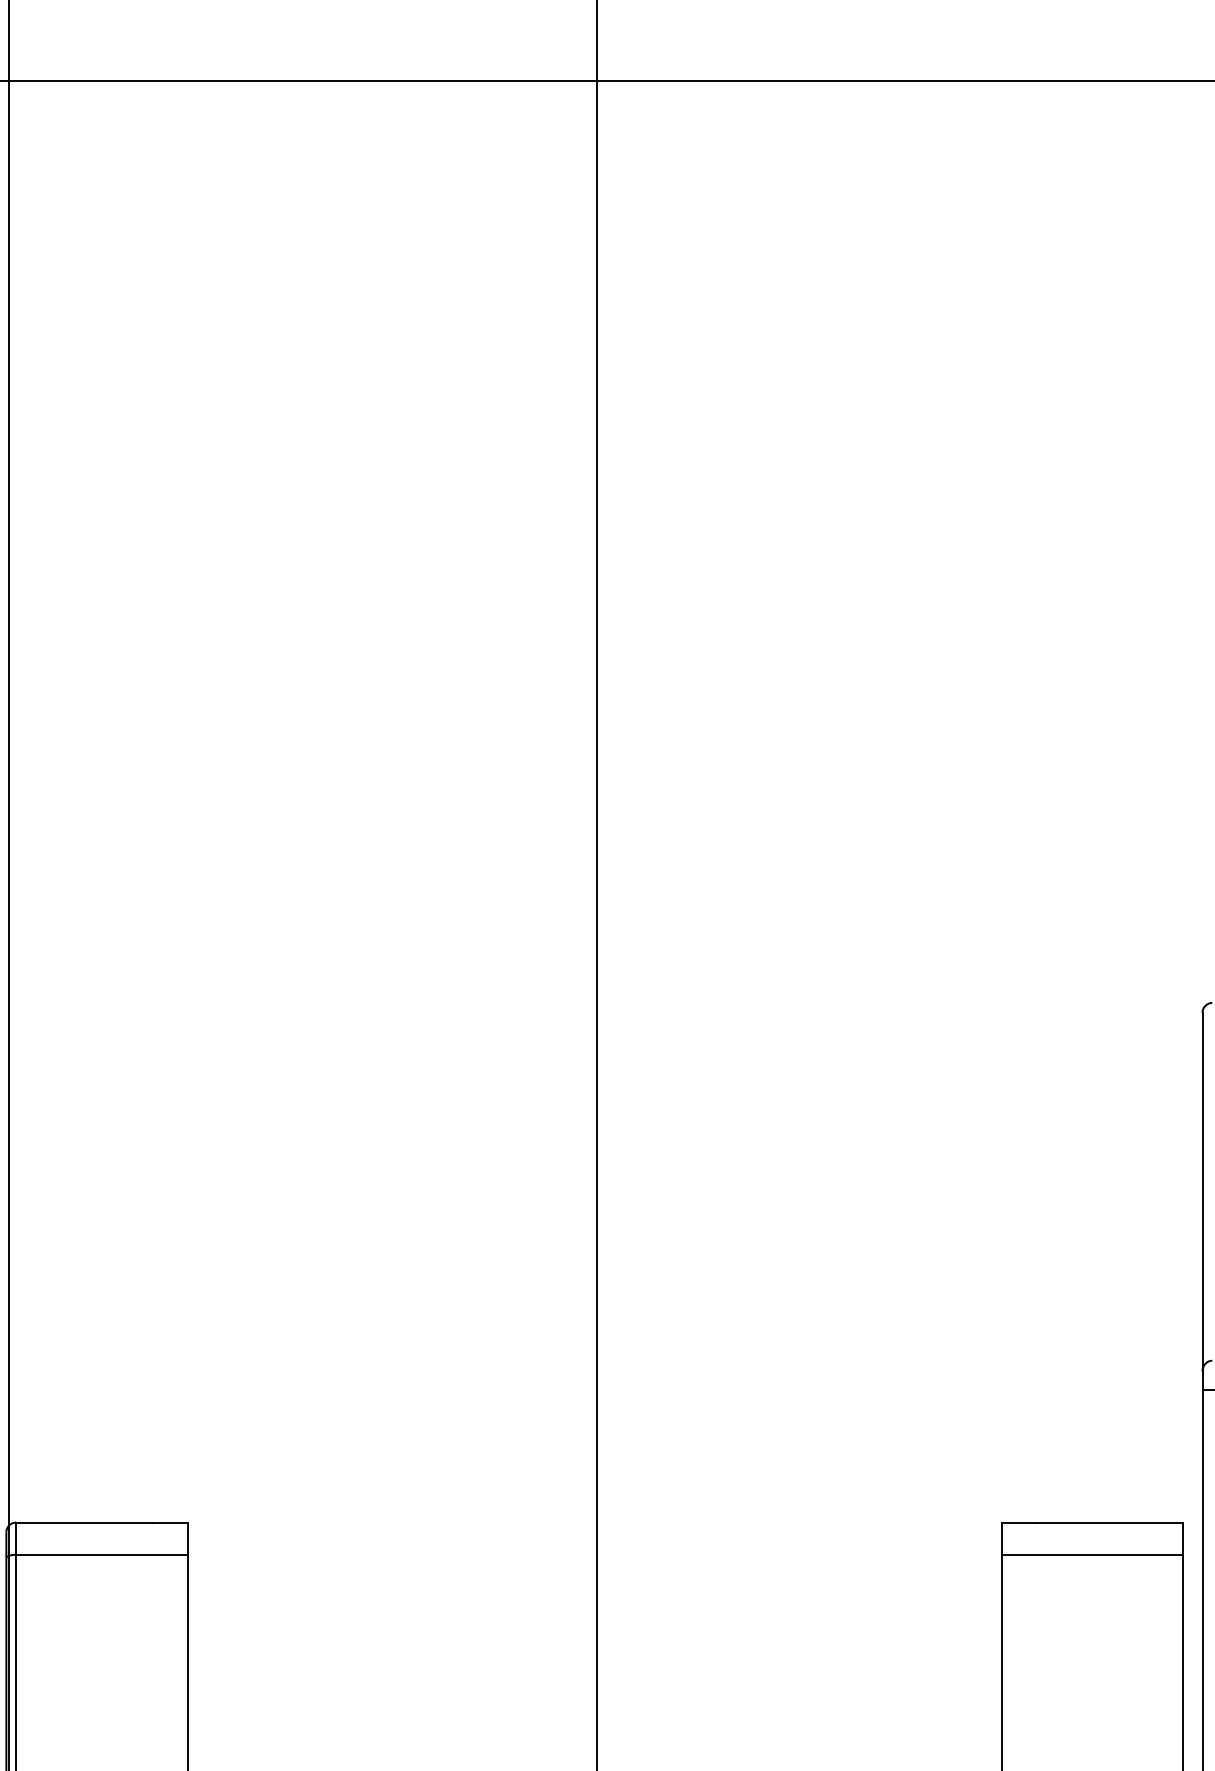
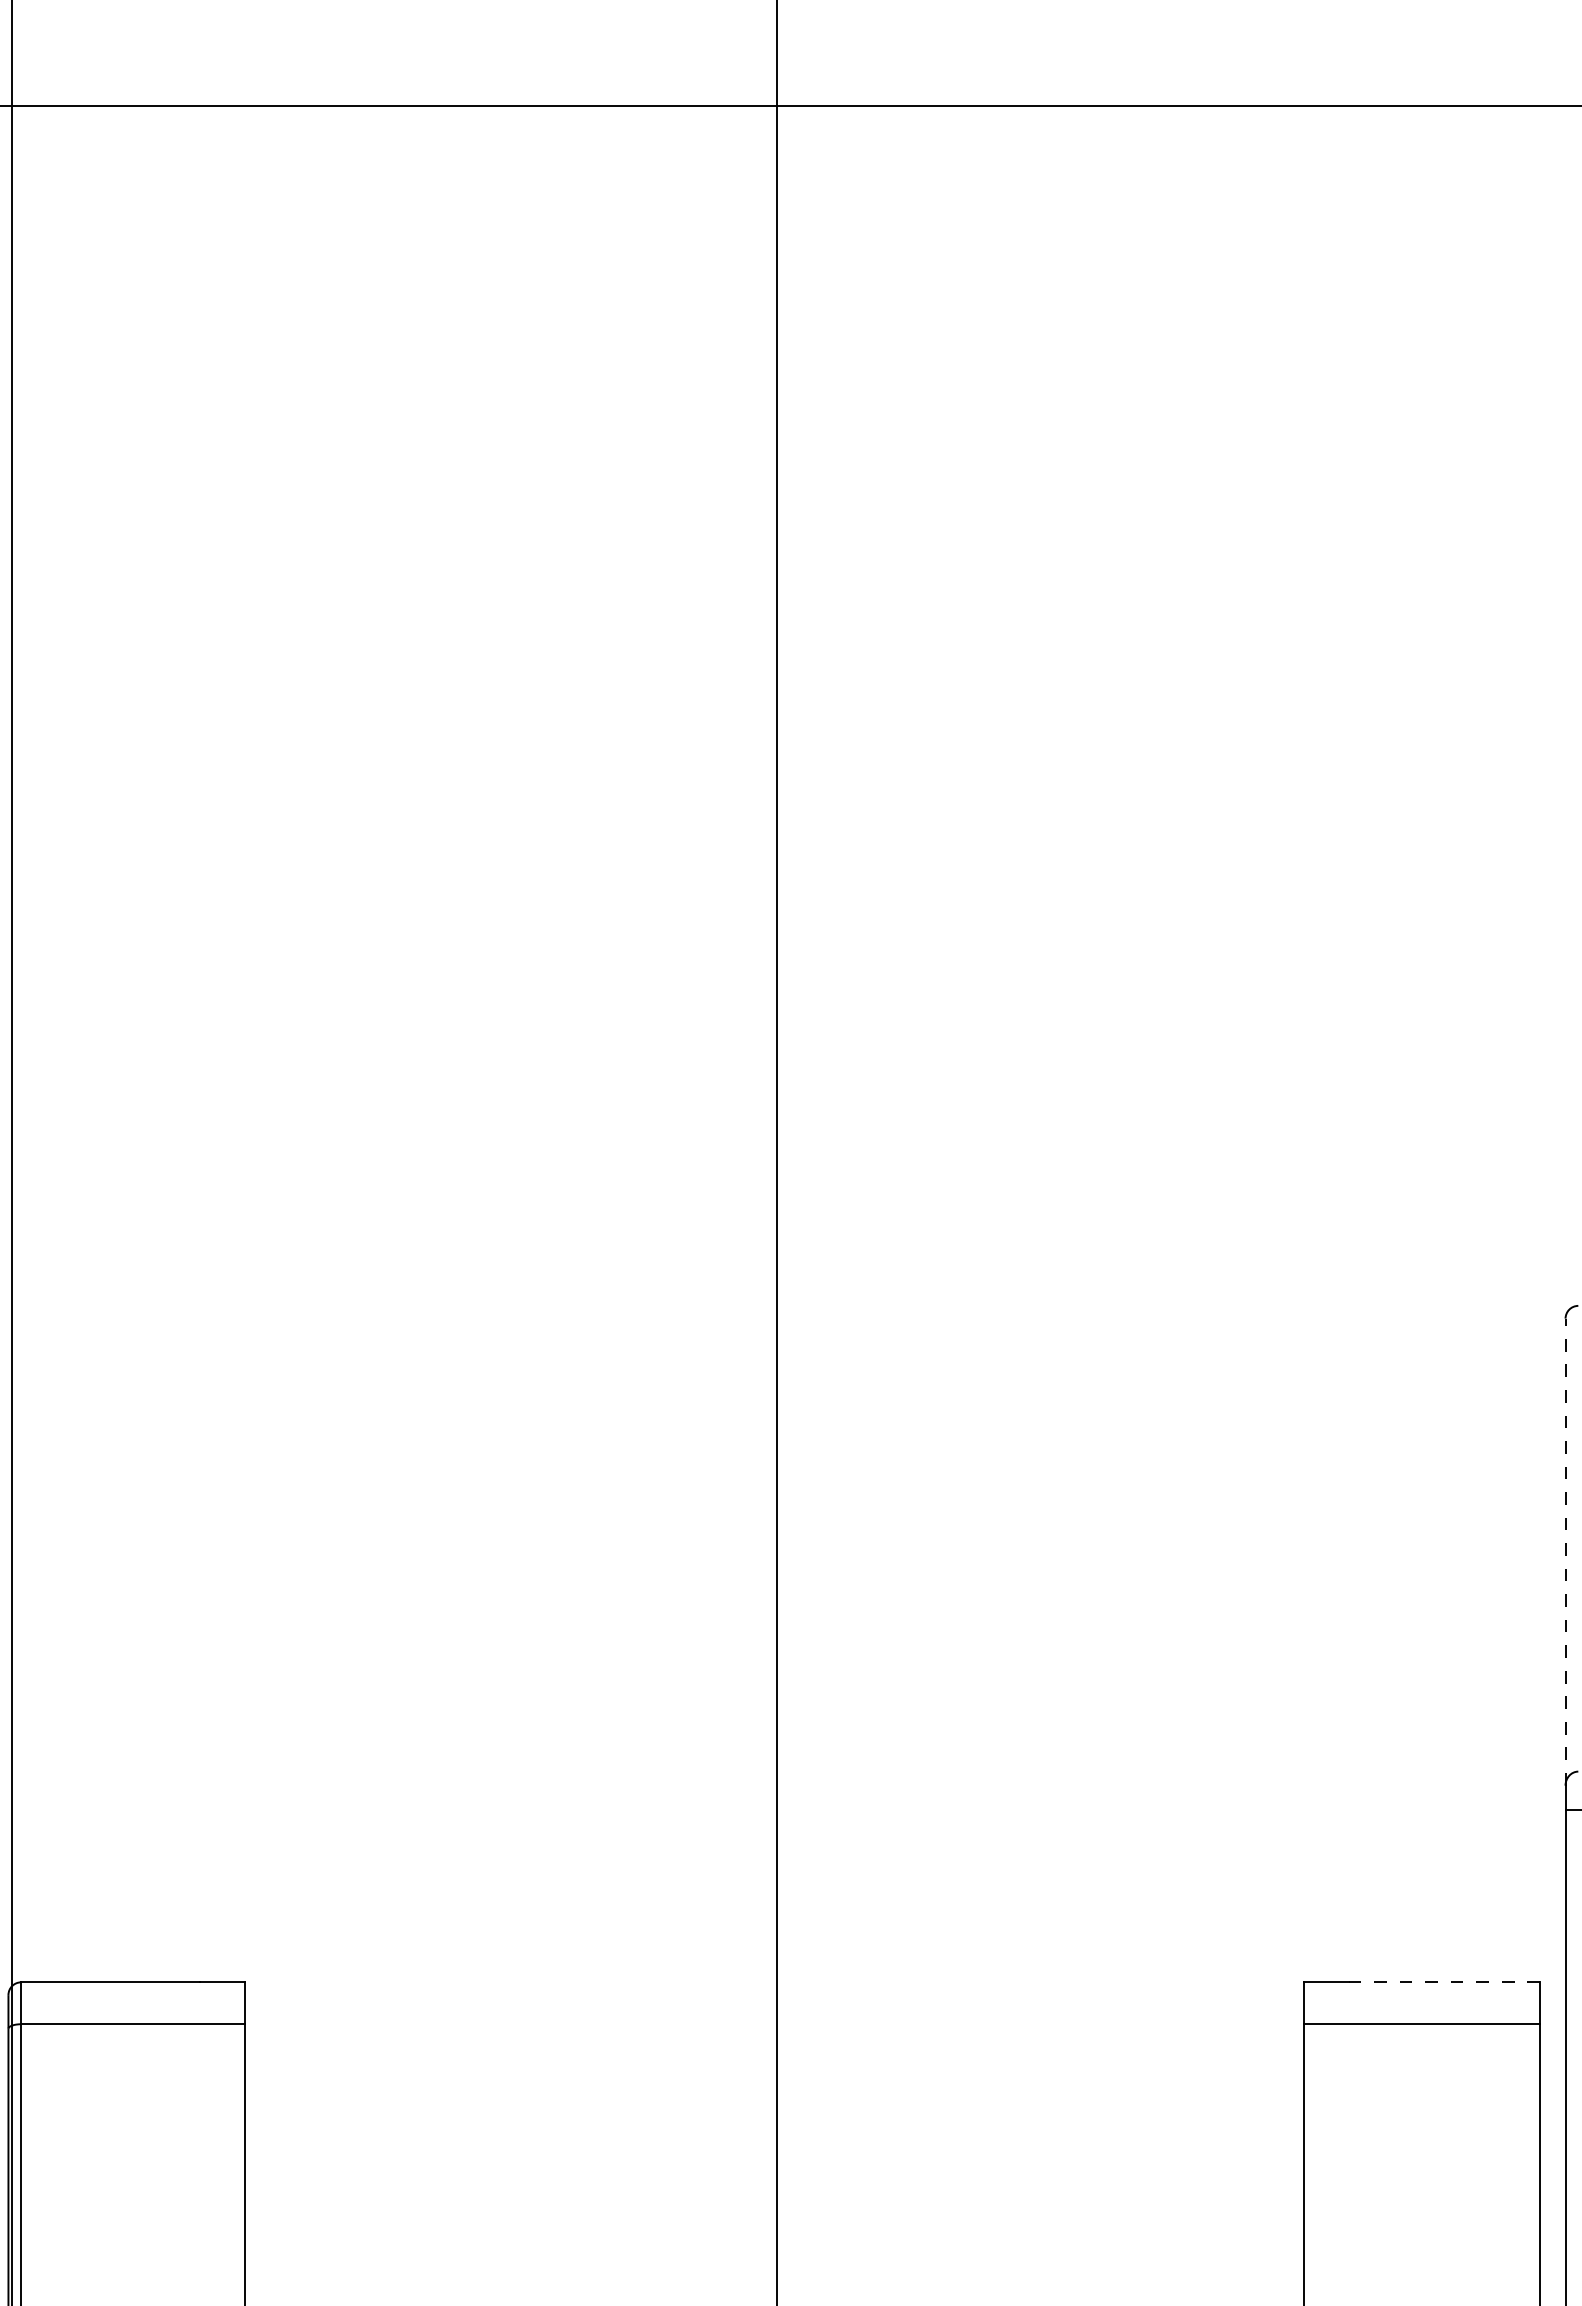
line: (1202, 1192) -> (1565, 1552), solid -> dashed
line: (1109, 1522) -> (1444, 1982), solid -> dashed

